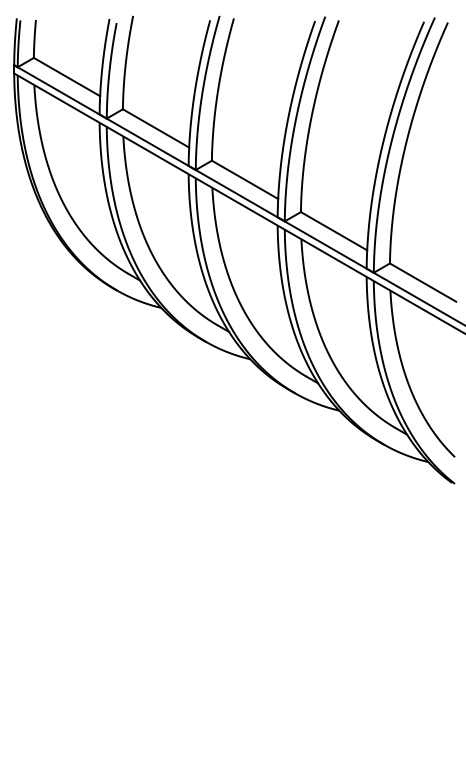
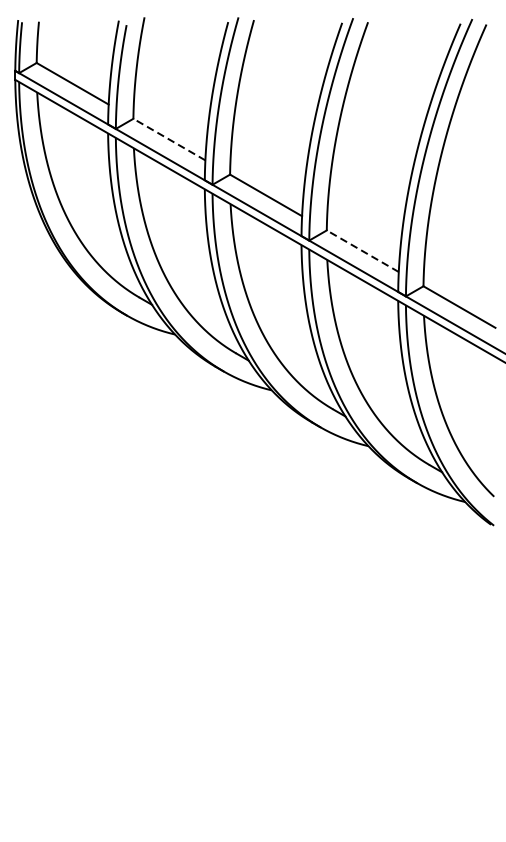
line: (155, 128) -> (168, 139), solid -> dashed
line: (333, 230) -> (362, 250), solid -> dashed

